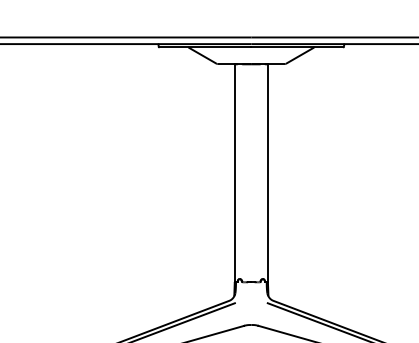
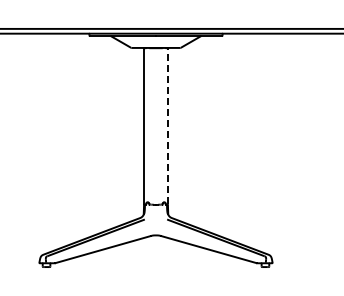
line: (267, 171) -> (167, 125), solid -> dashed

